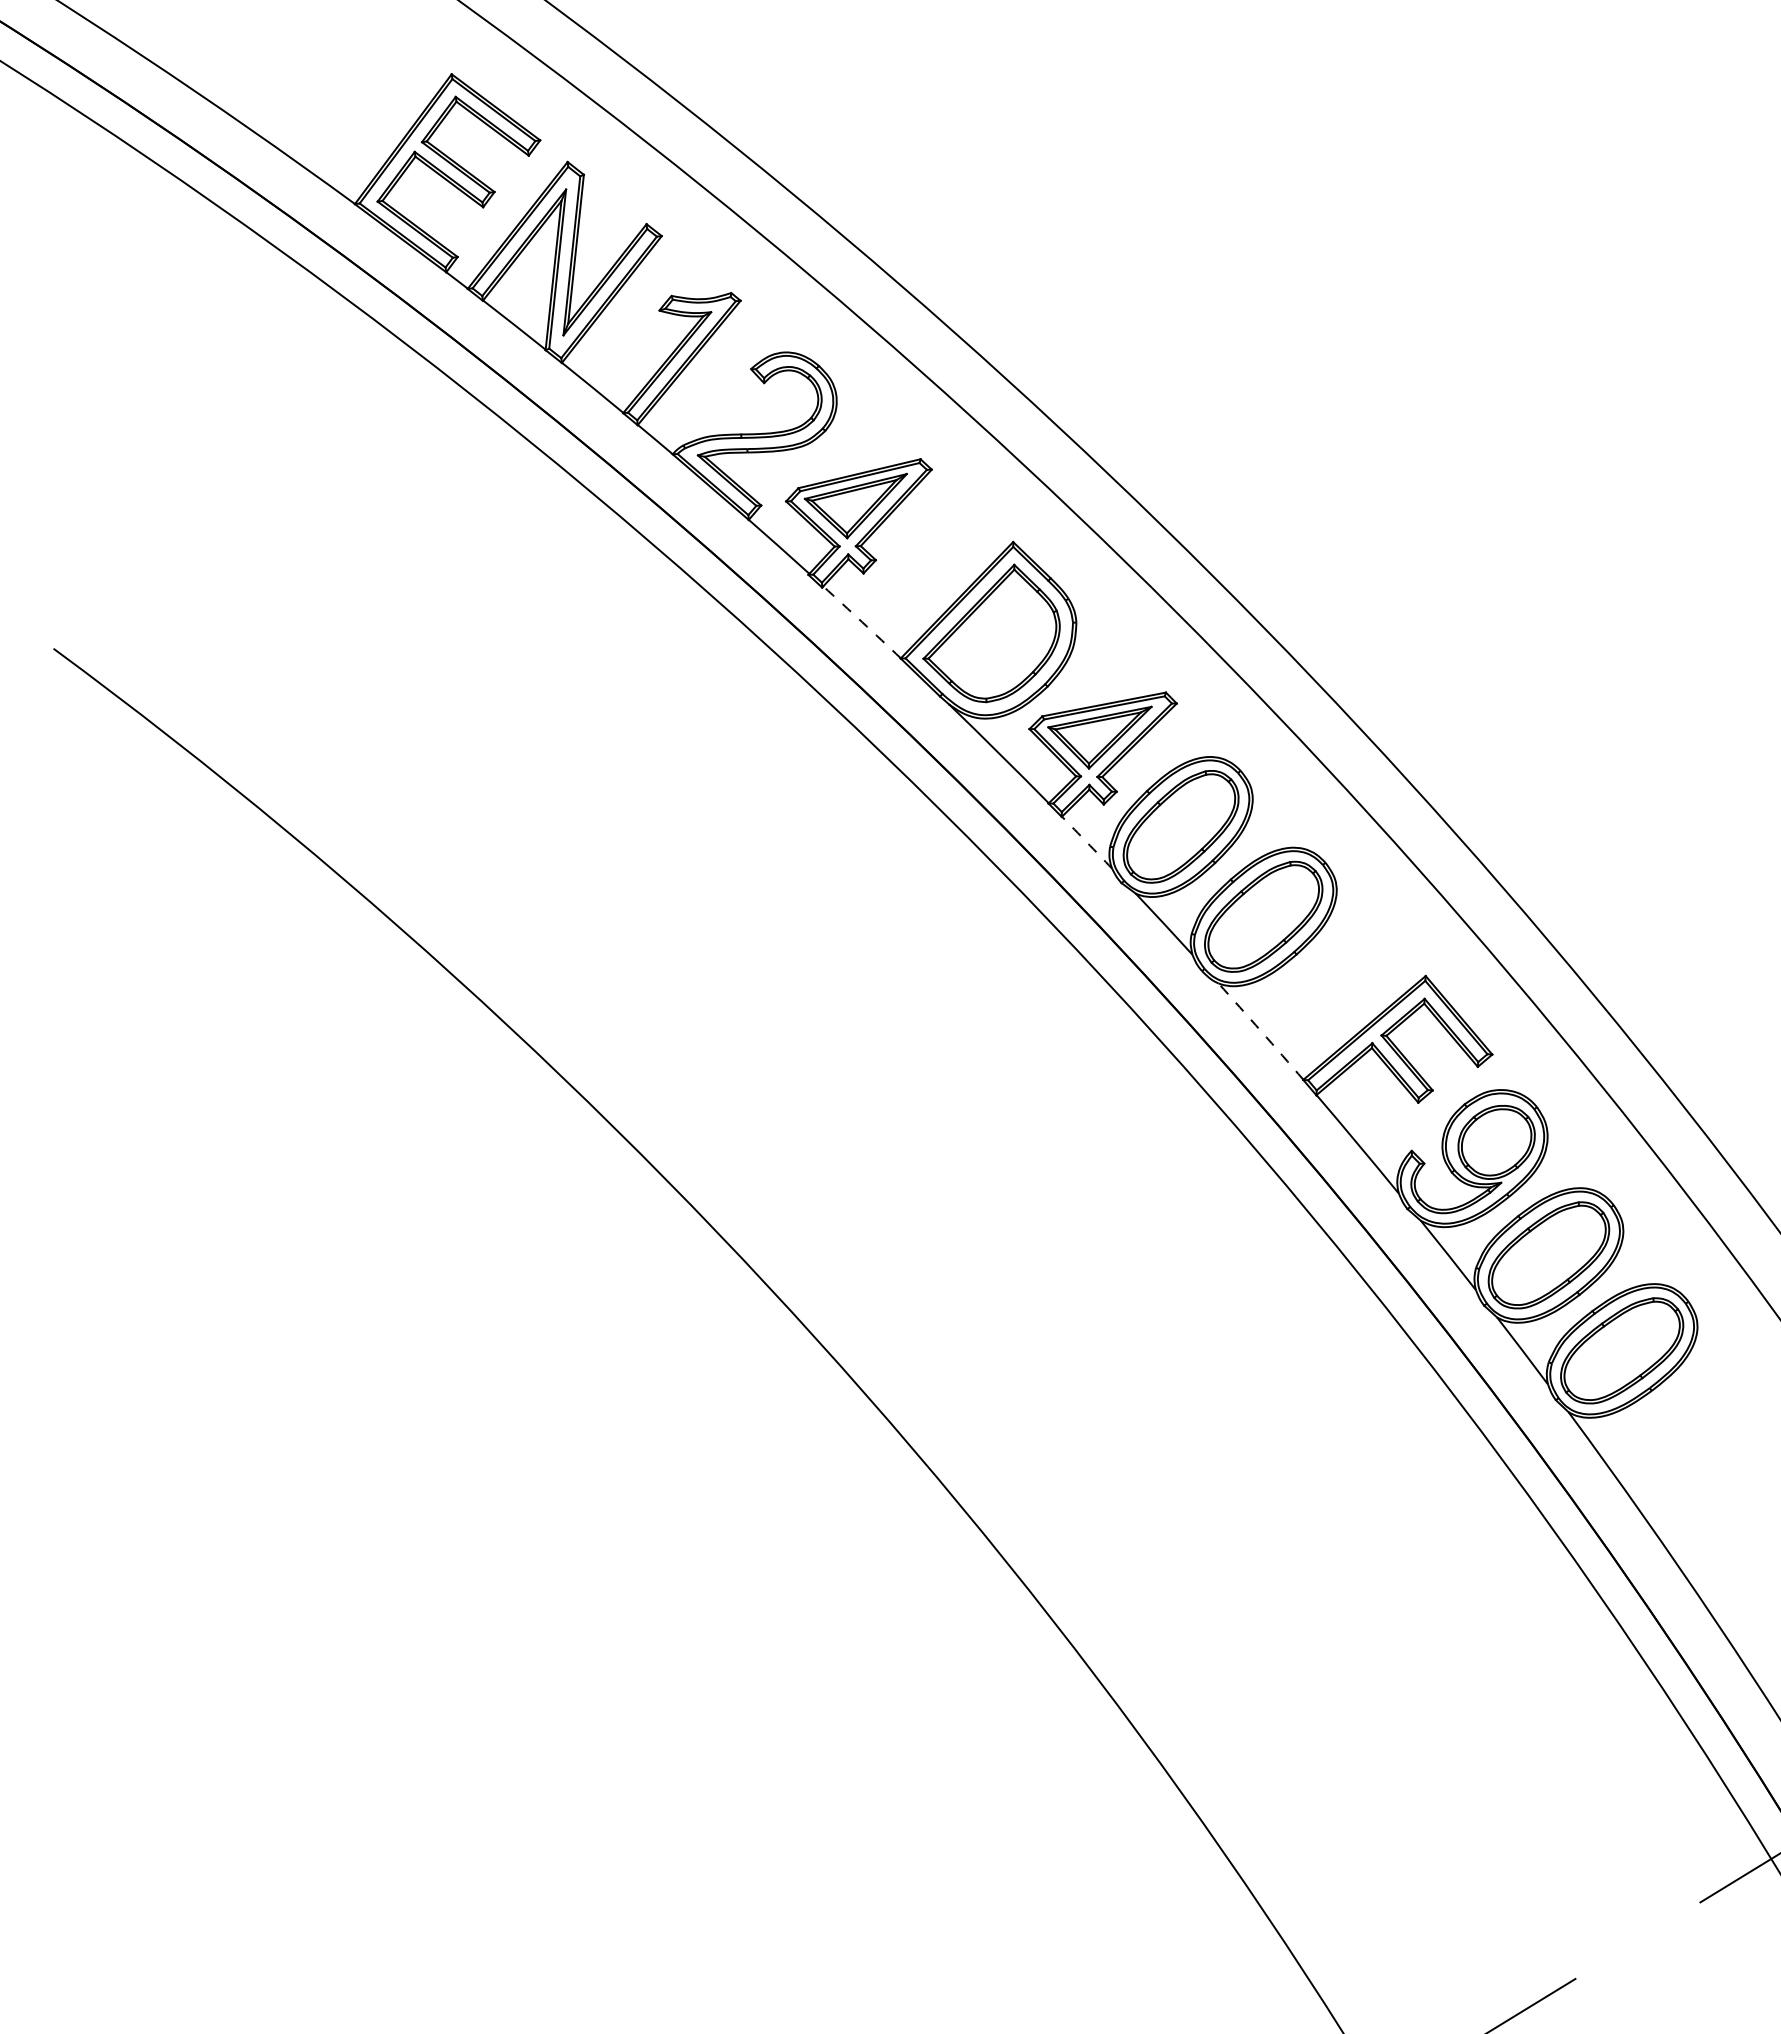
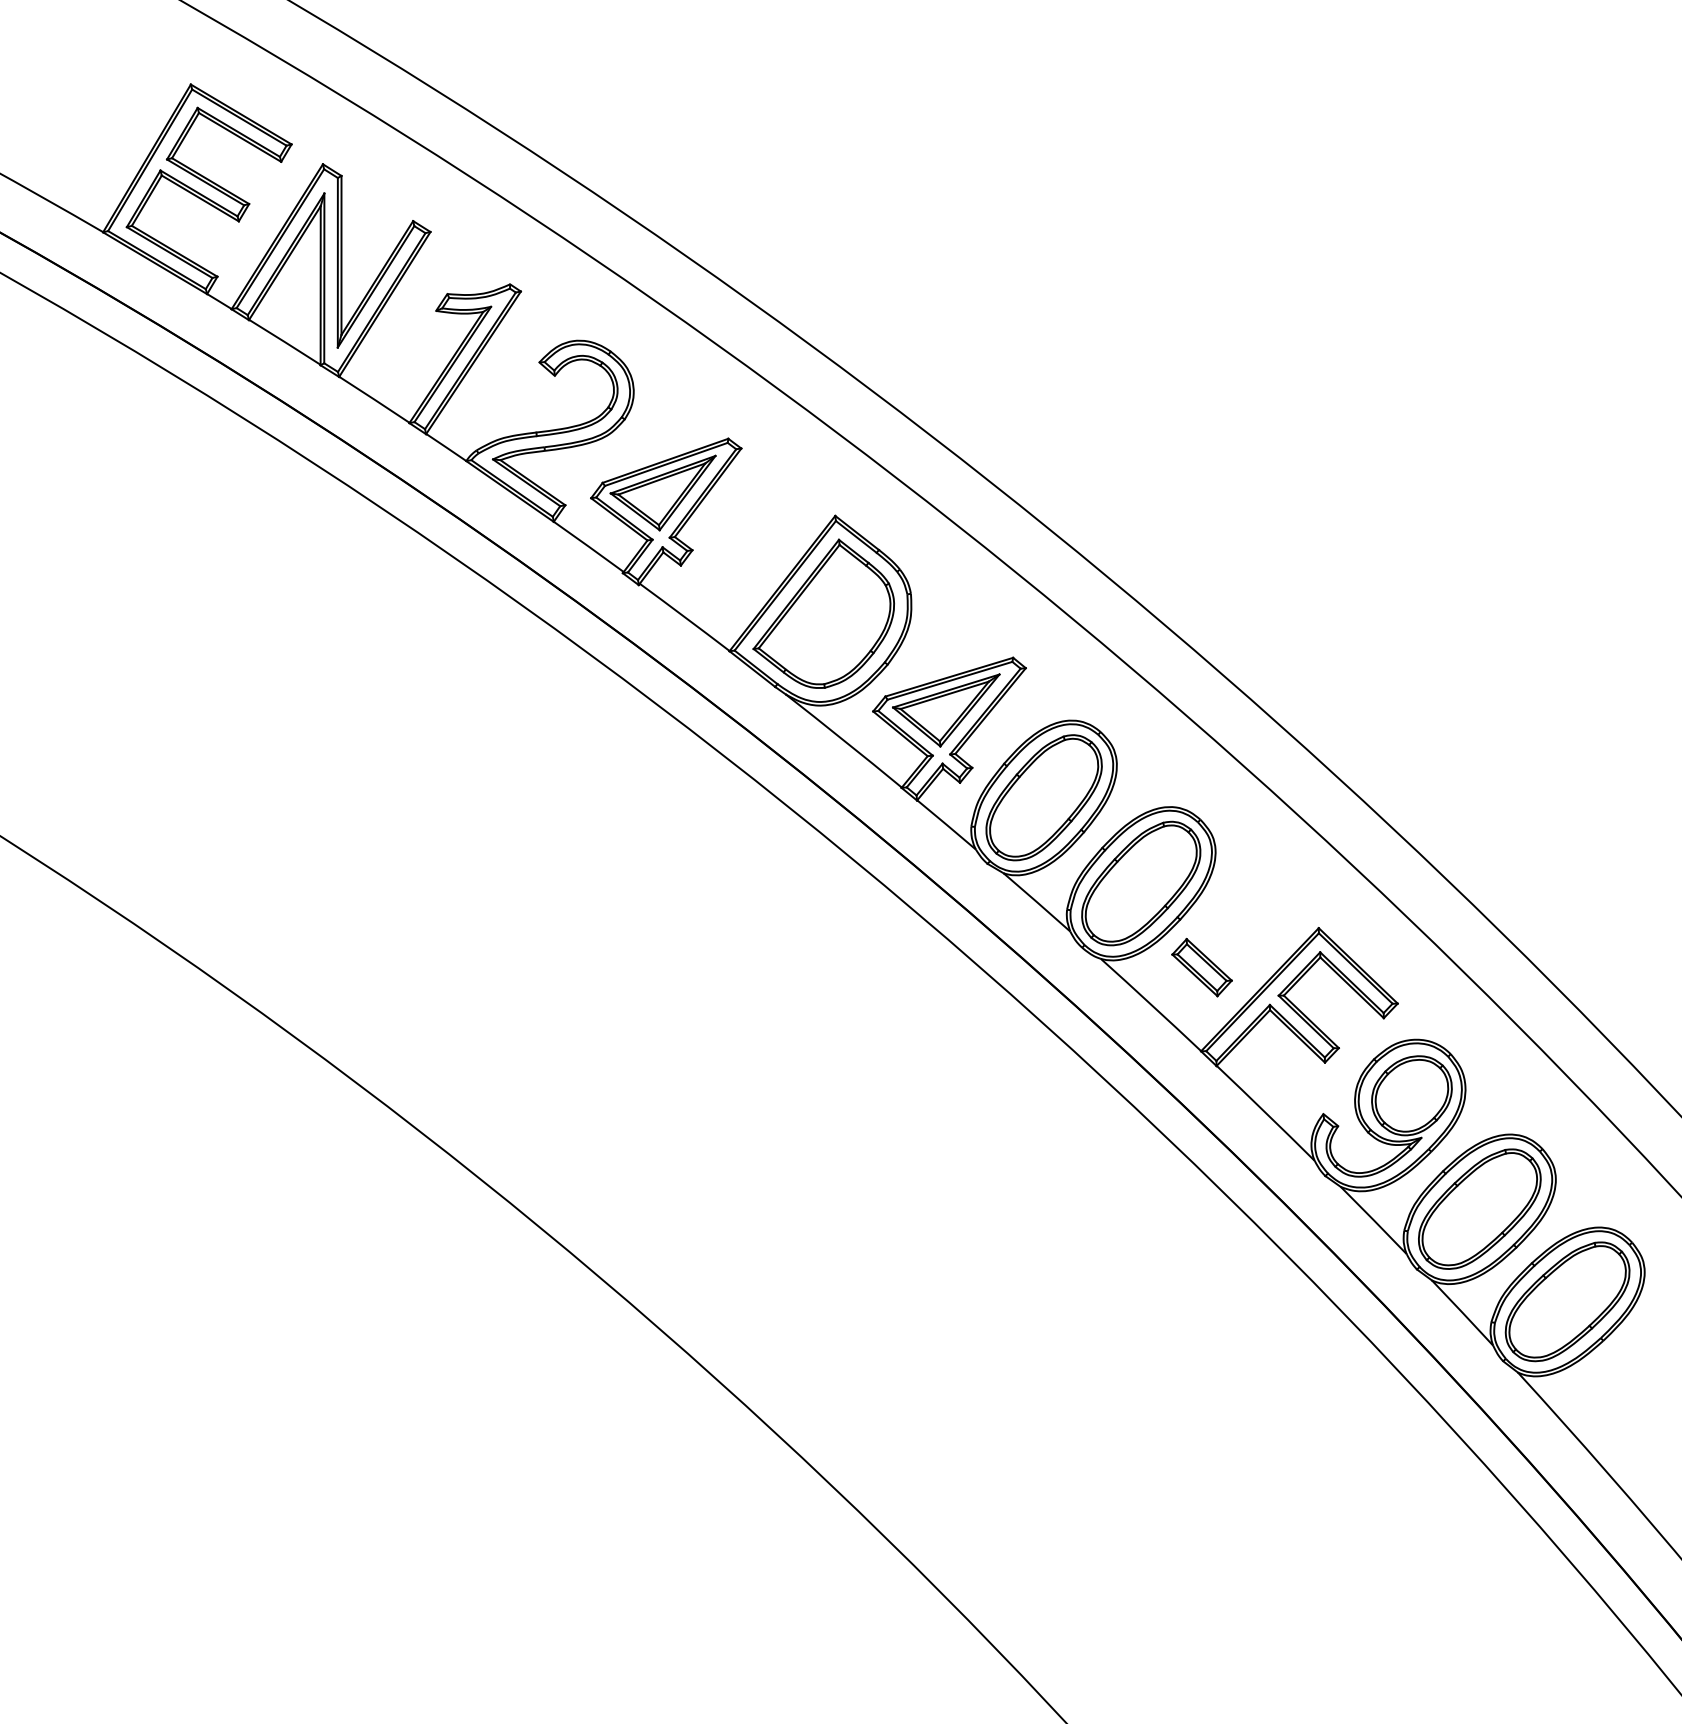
arc: (862, 622) -> (685, 617), dashed -> solid
arc: (1087, 842) -> (947, 824), dashed -> solid
part: (1312, 1001) -> (1202, 967), added
arc: (1261, 1031) -> (1151, 1004), dashed -> solid

